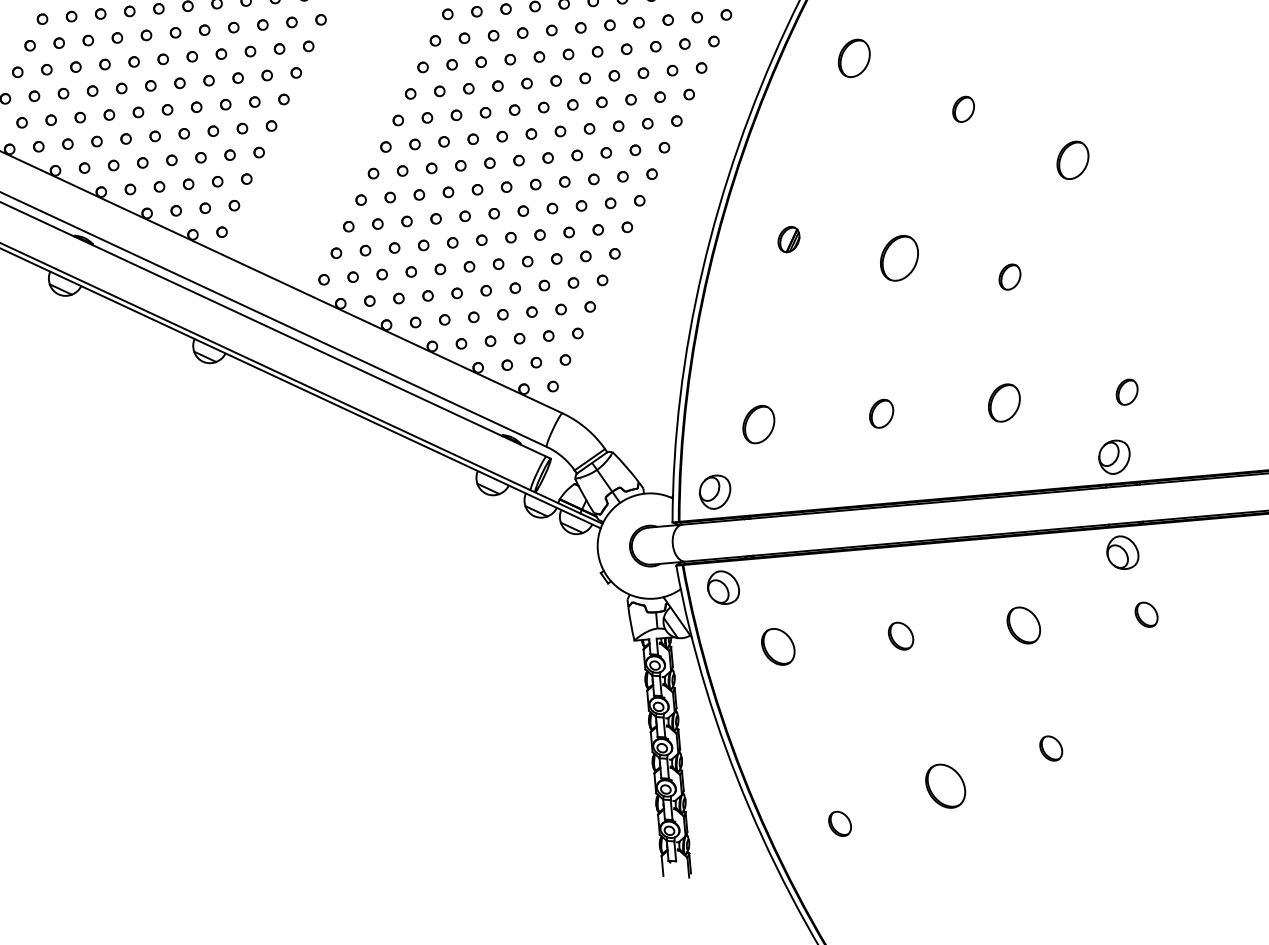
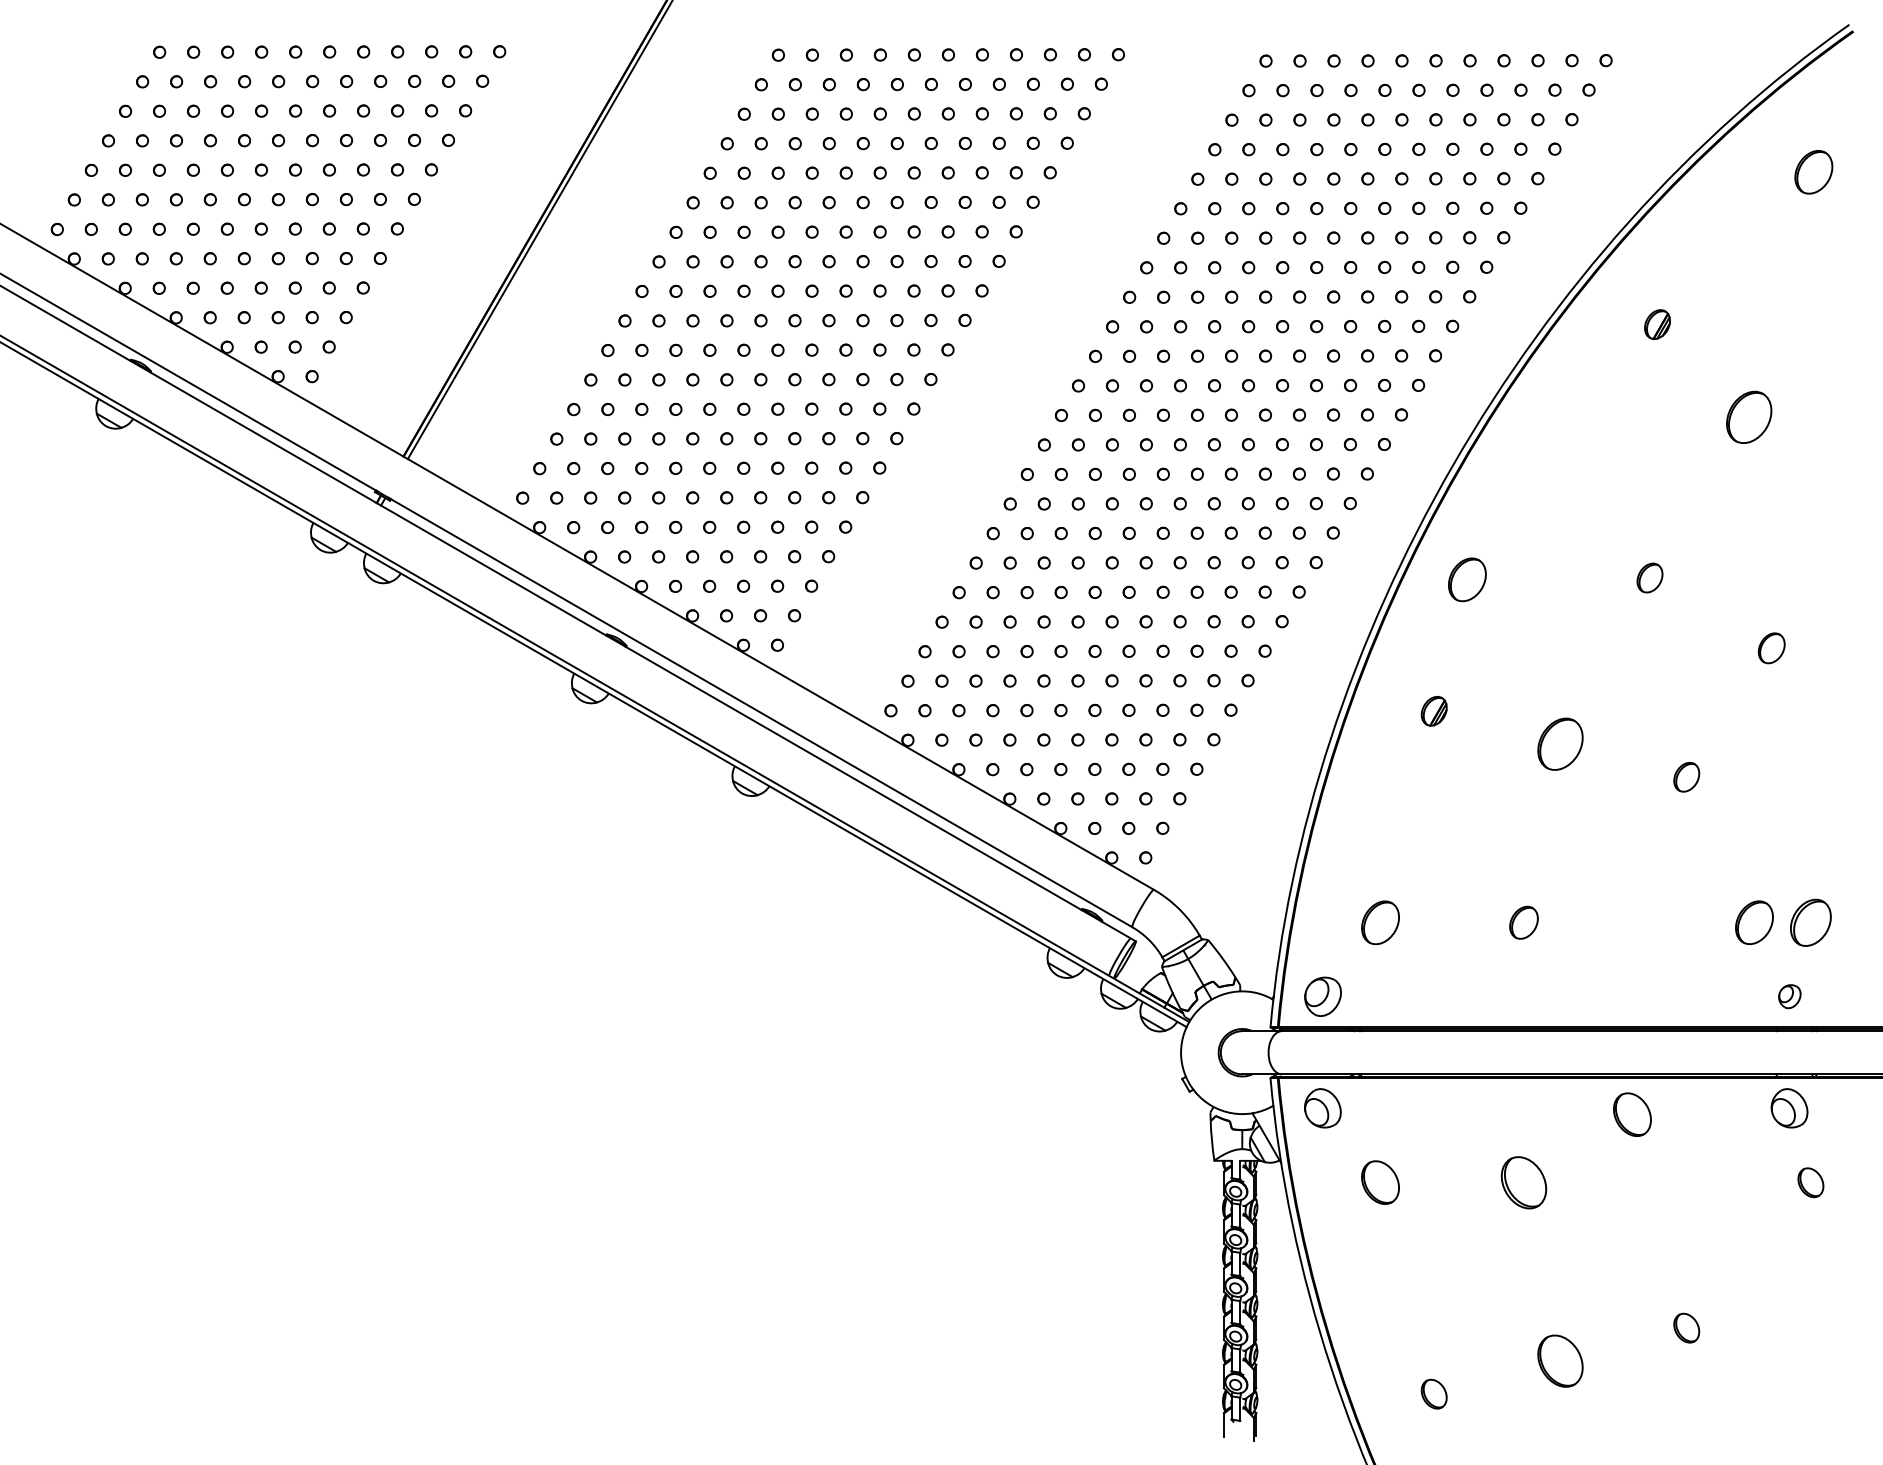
part: (854, 58) -> (1467, 579), moved
part: (1072, 160) -> (1771, 648), size x0.7
part: (1126, 392) -> (1810, 922), size x1.6
part: (1004, 402) -> (1754, 922), moved
part: (1114, 457) -> (1789, 996), size x0.6
part: (1023, 625) -> (1632, 1114), moved
part: (900, 636) -> (1523, 1182), size x1.6

